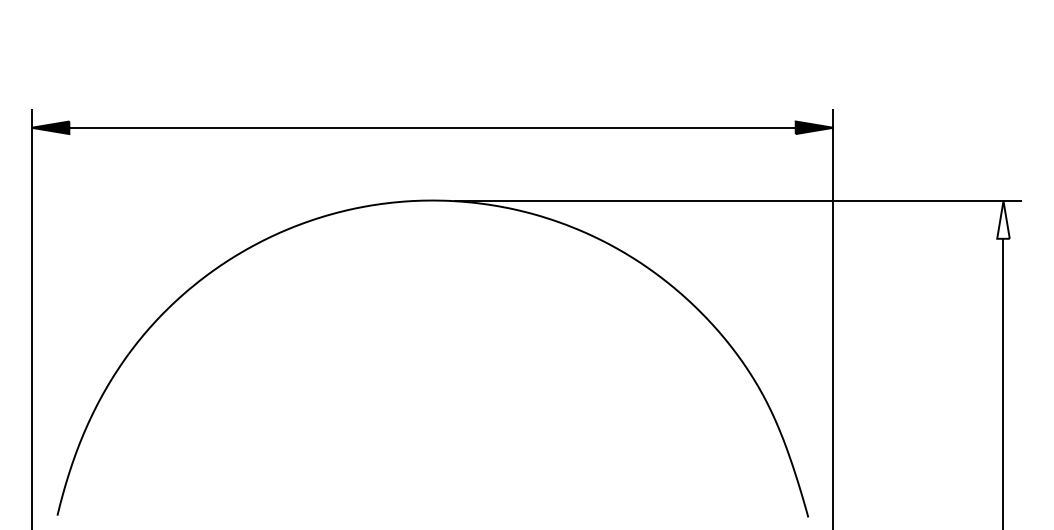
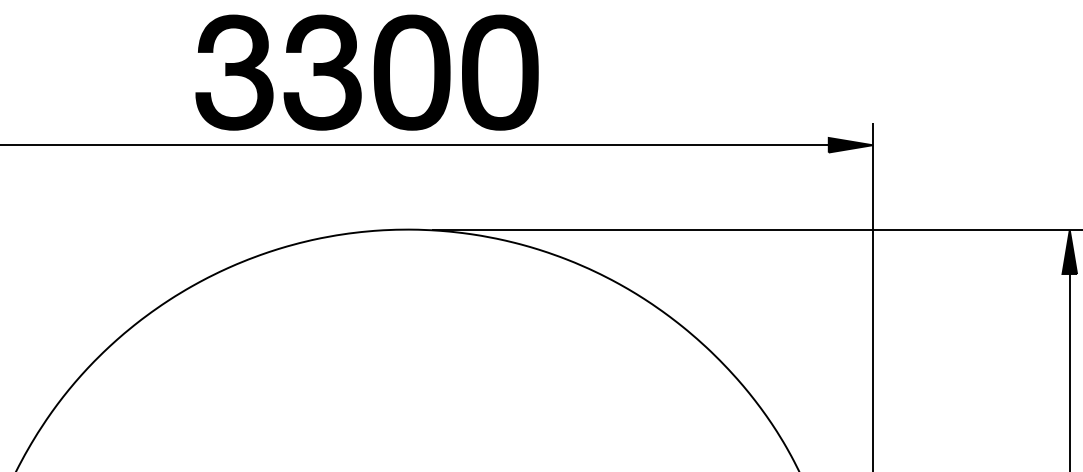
part: (397, 65) -> (366, 72), added
fill: (1003, 219) -> (1069, 251), added

